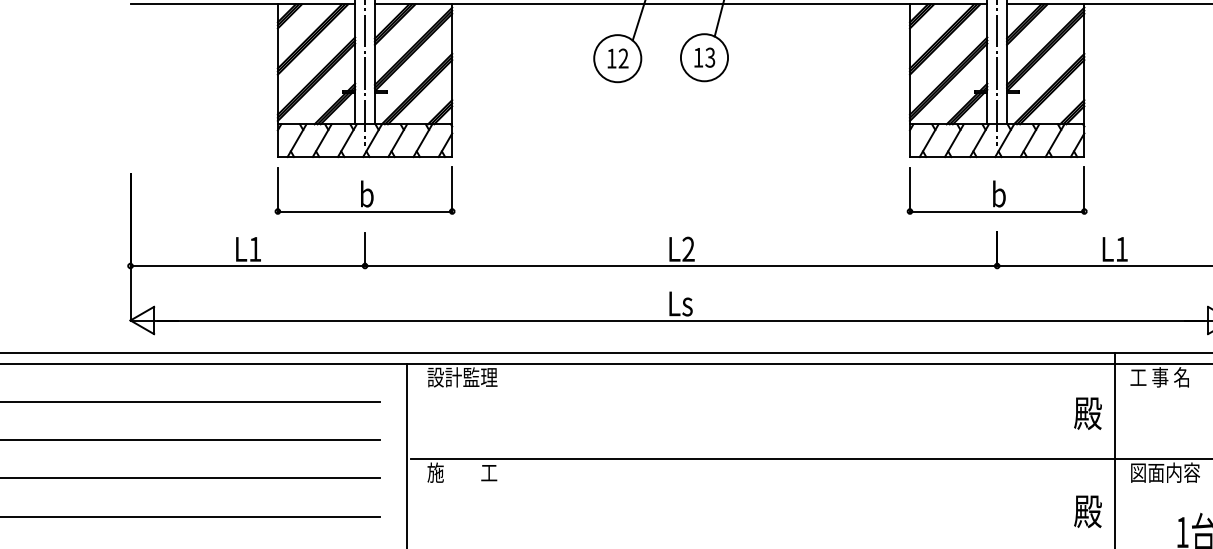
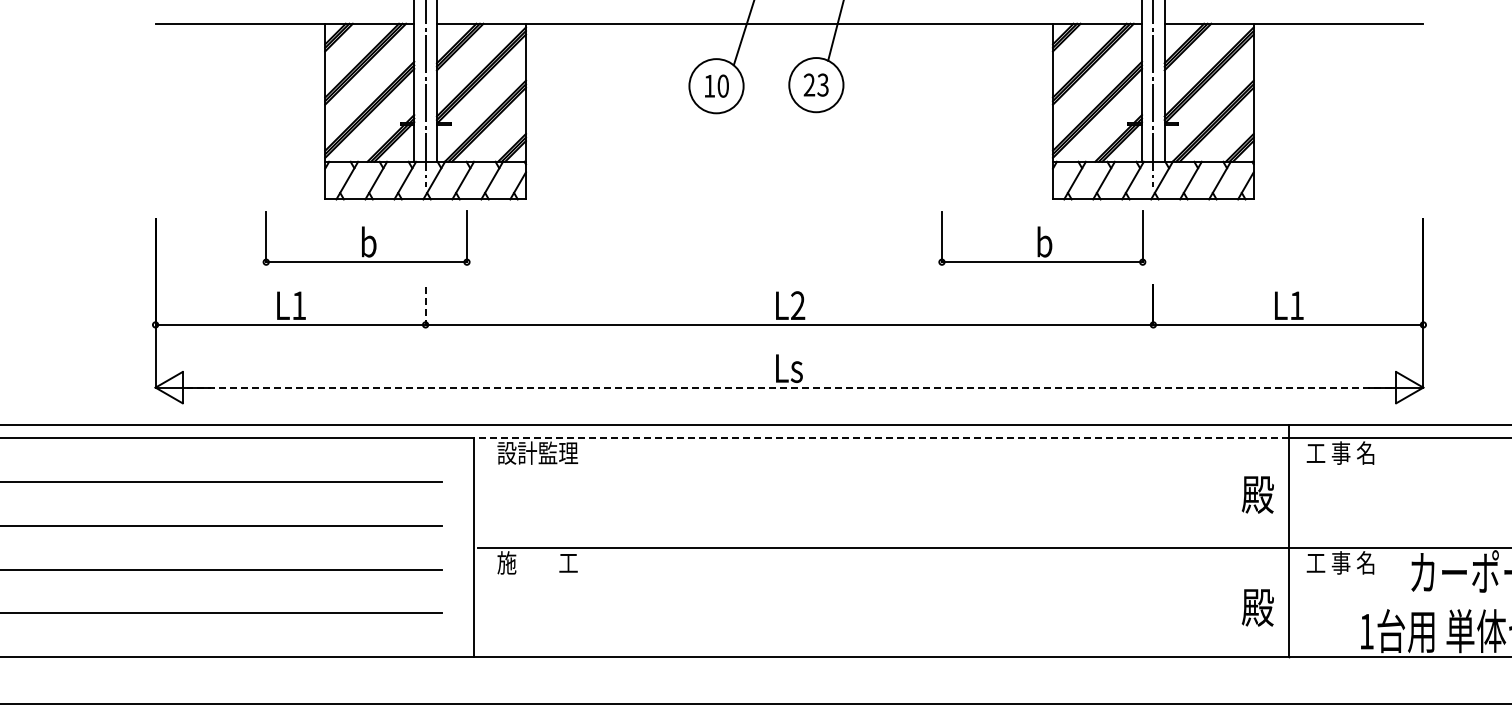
text: (698, 57) -> (809, 84), 13 -> 23
text: (622, 58) -> (722, 85), 12 -> 10
part: (364, 190) -> (366, 237), moved
part: (997, 190) -> (1042, 237), moved
line: (364, 250) -> (425, 306), solid -> dashed
line: (681, 320) -> (789, 387), solid -> dashed
line: (761, 363) -> (881, 437), solid -> dashed
text: (1164, 472) -> (1346, 562), 図面内容 -> 工 事 名

